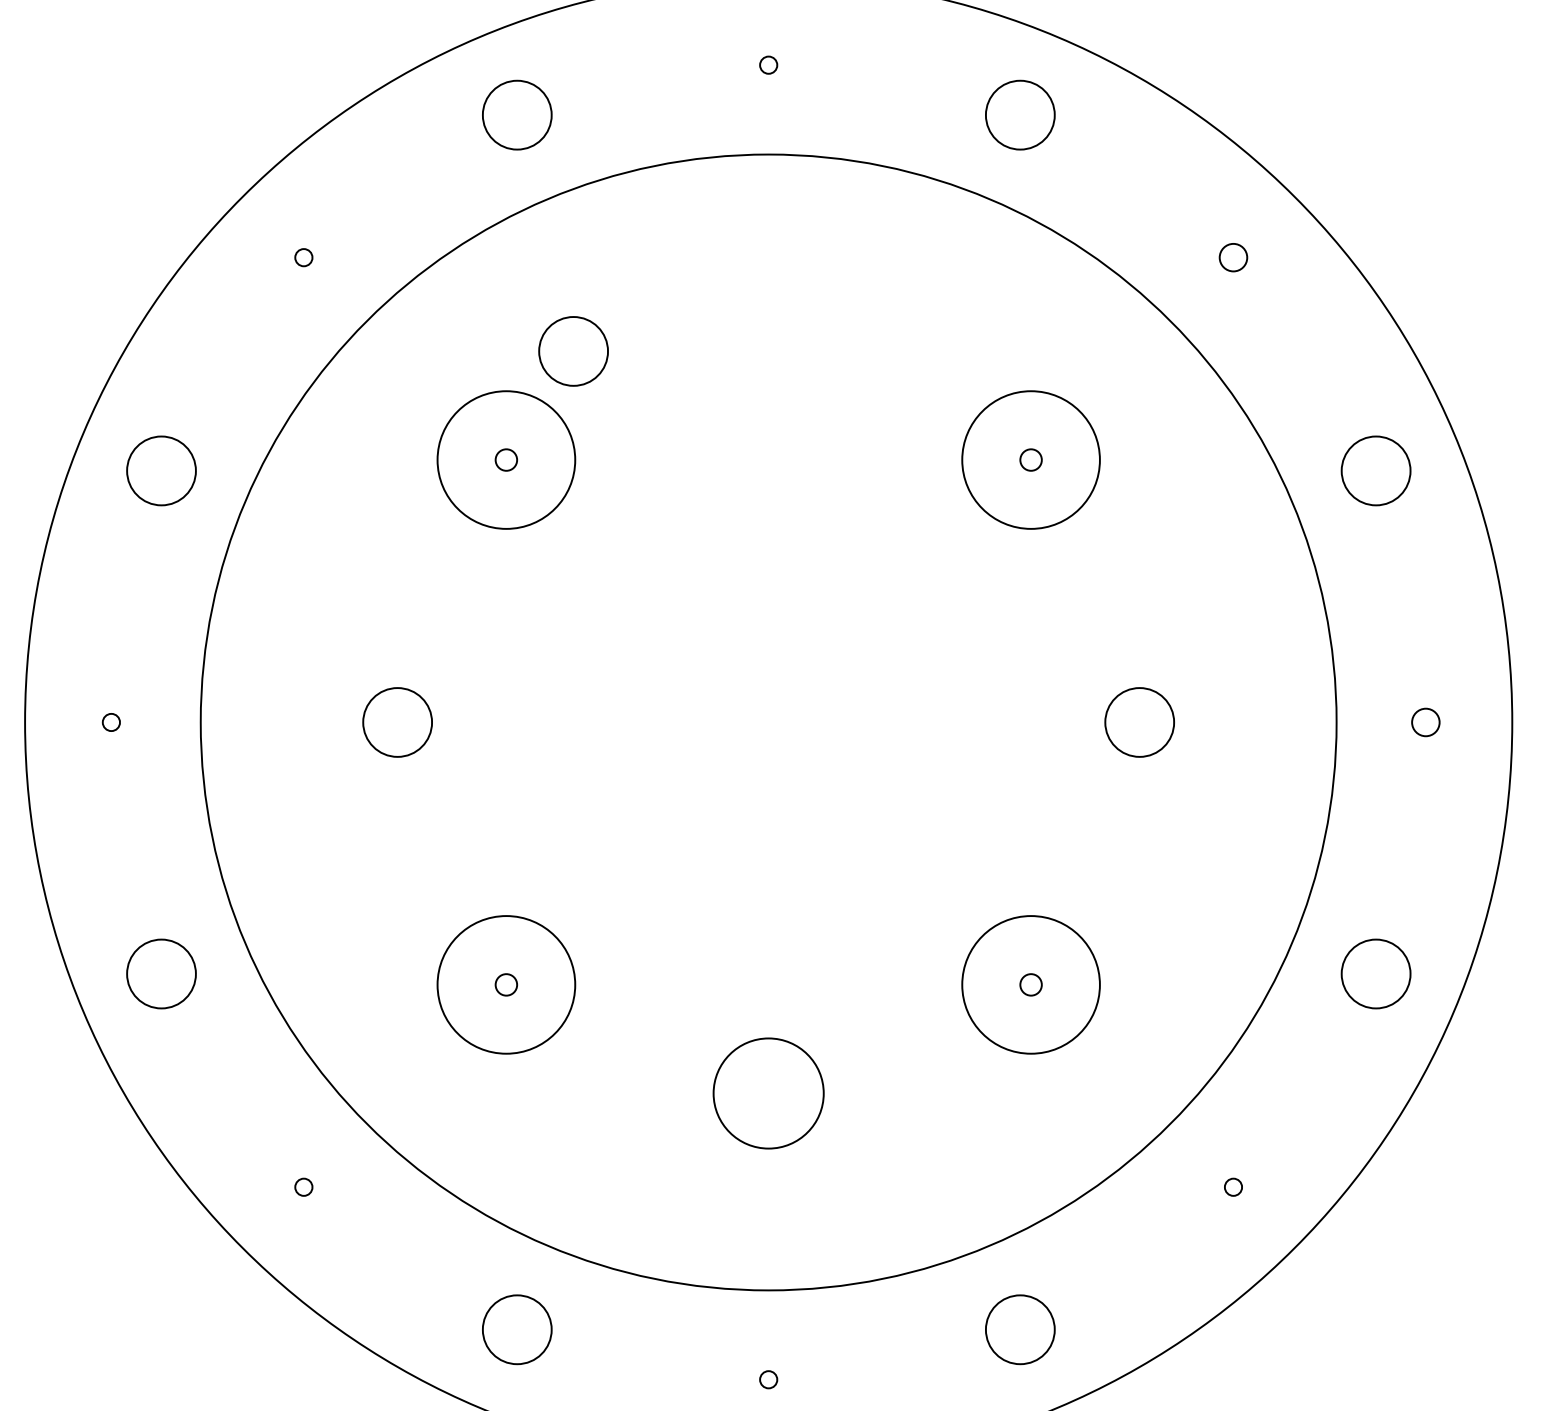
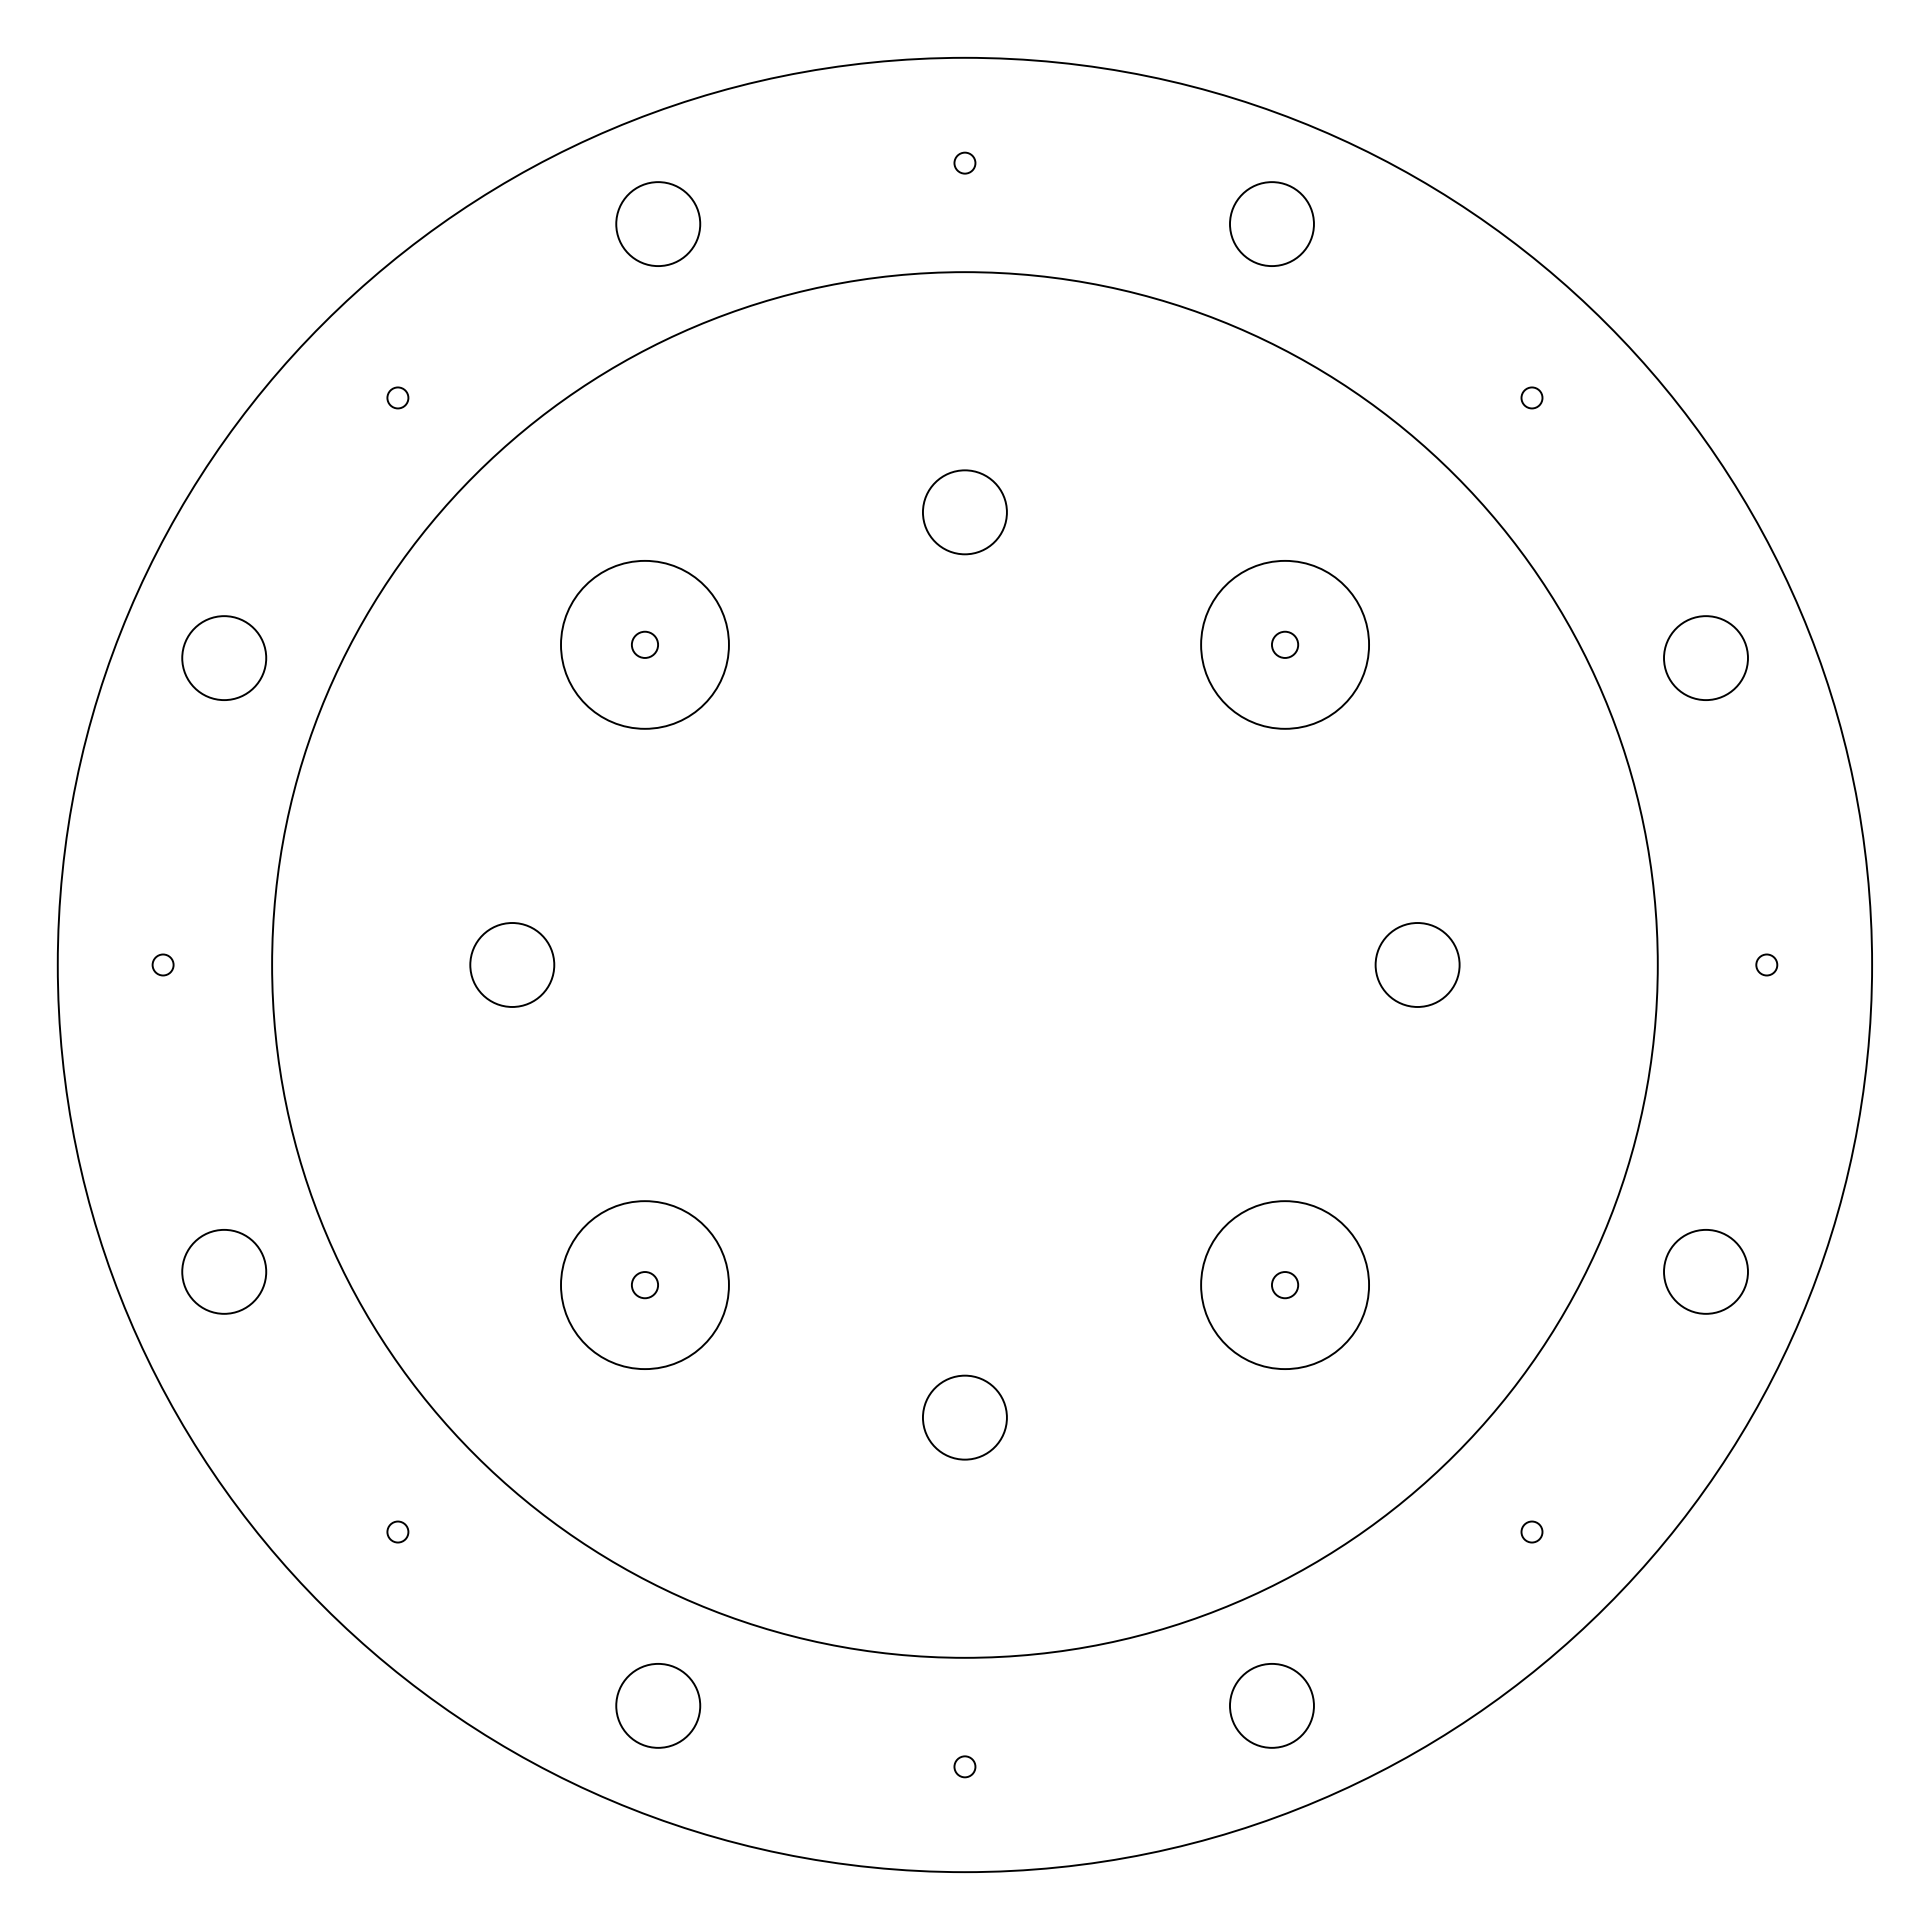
circle: (1233, 257) -> (1531, 397), size x0.62
circle: (573, 351) -> (964, 512), moved
circle: (1425, 722) -> (1766, 964), size x0.62
circle: (768, 1093) -> (964, 1417), size x0.62

